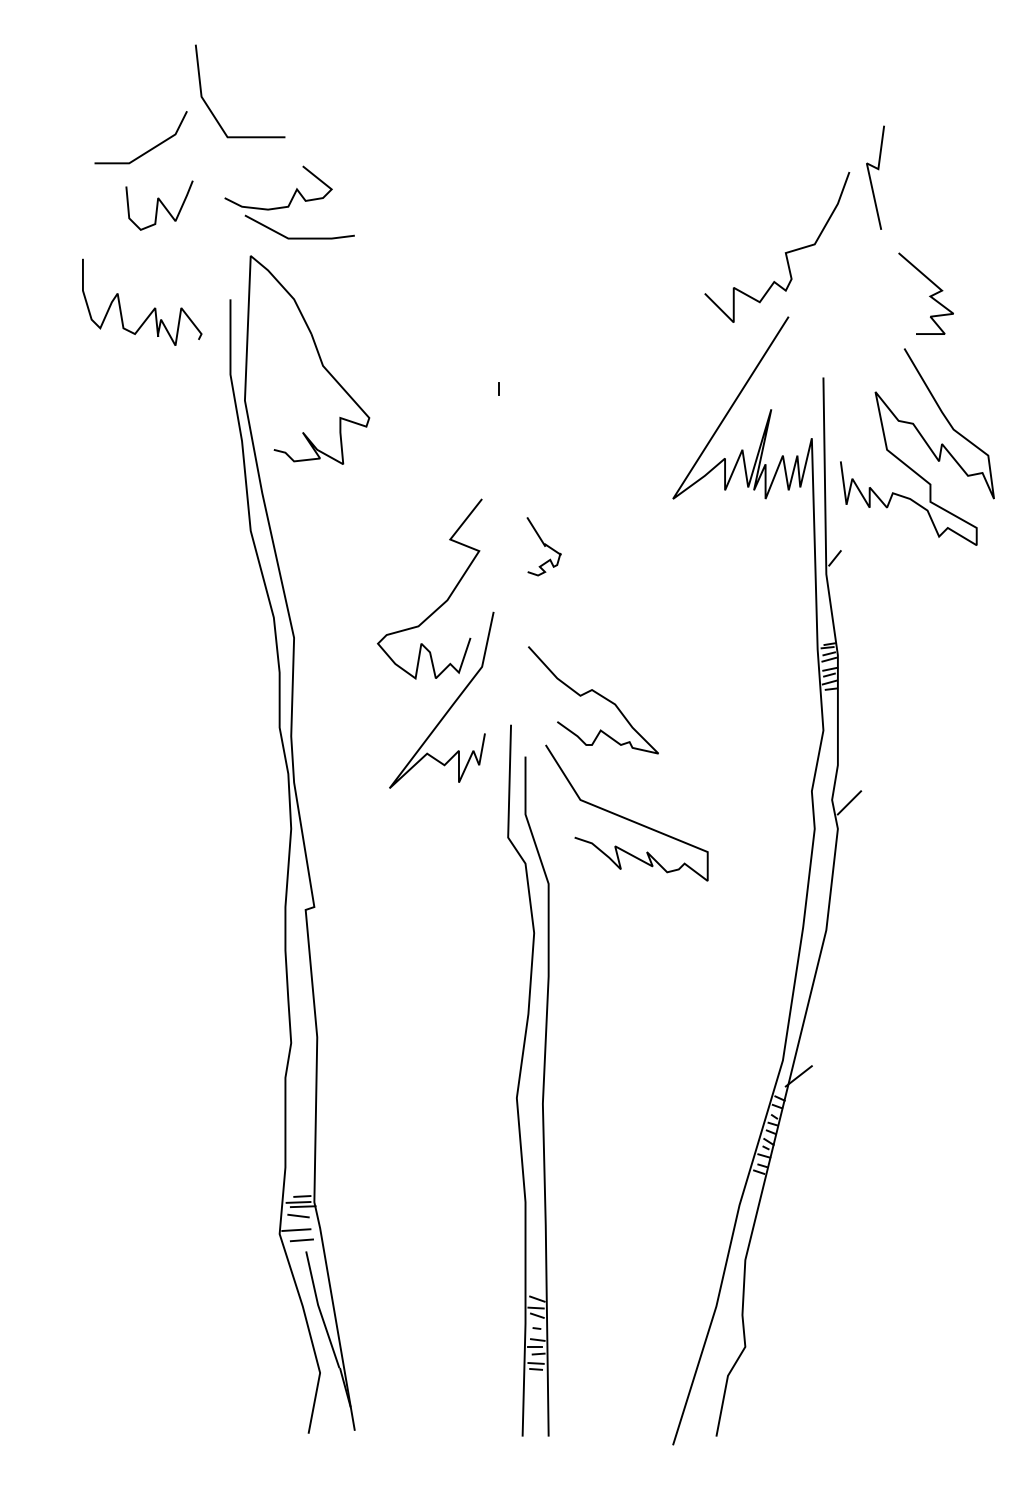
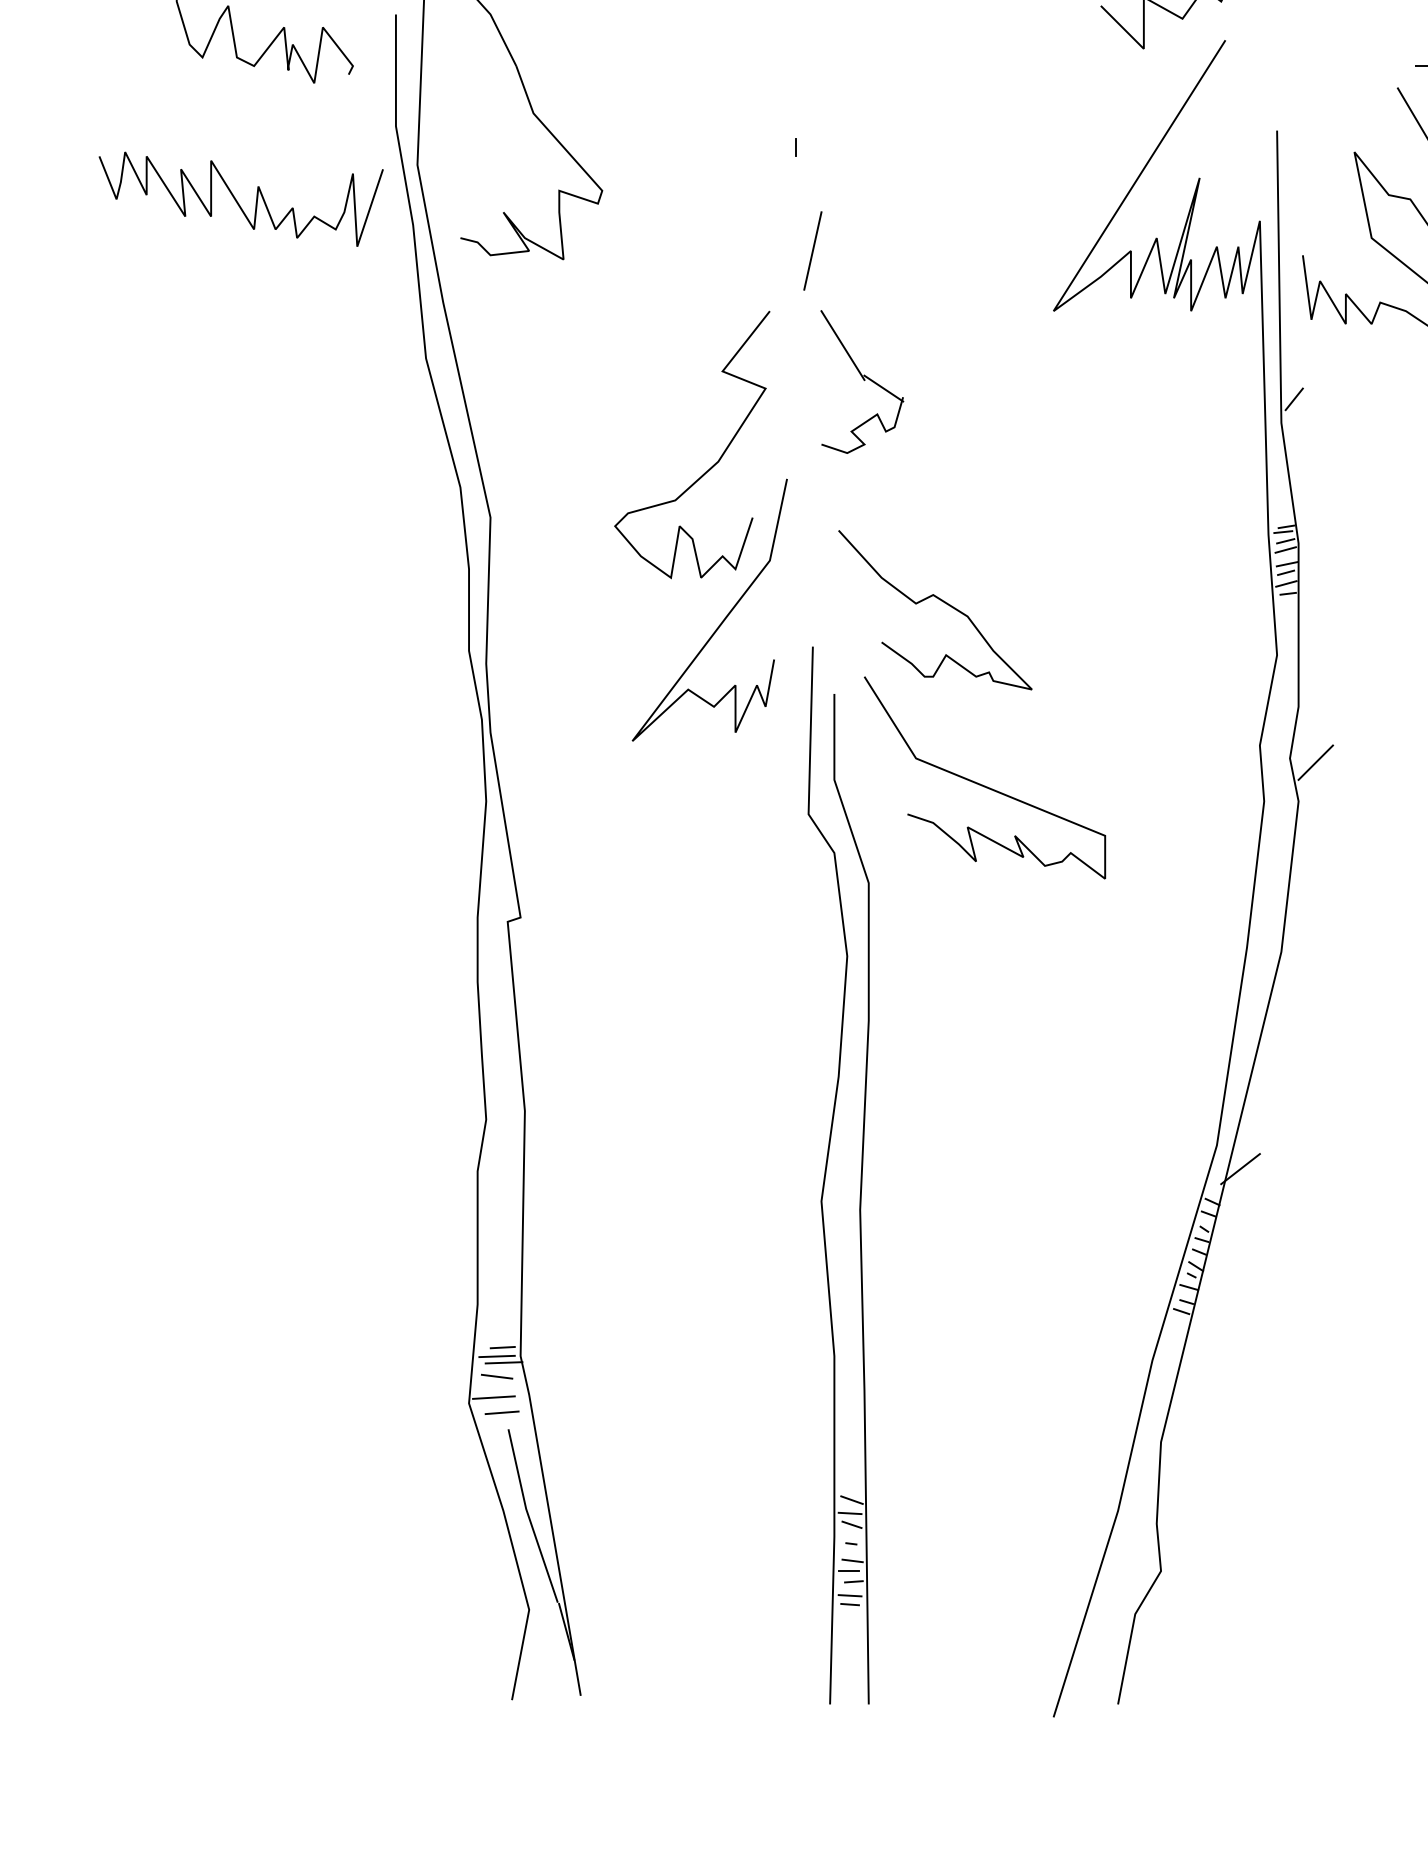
curve: (124, 425) -> (238, 201), added
line: (510, 458) -> (812, 250), added
part: (543, 546) -> (861, 381), size x1.67

